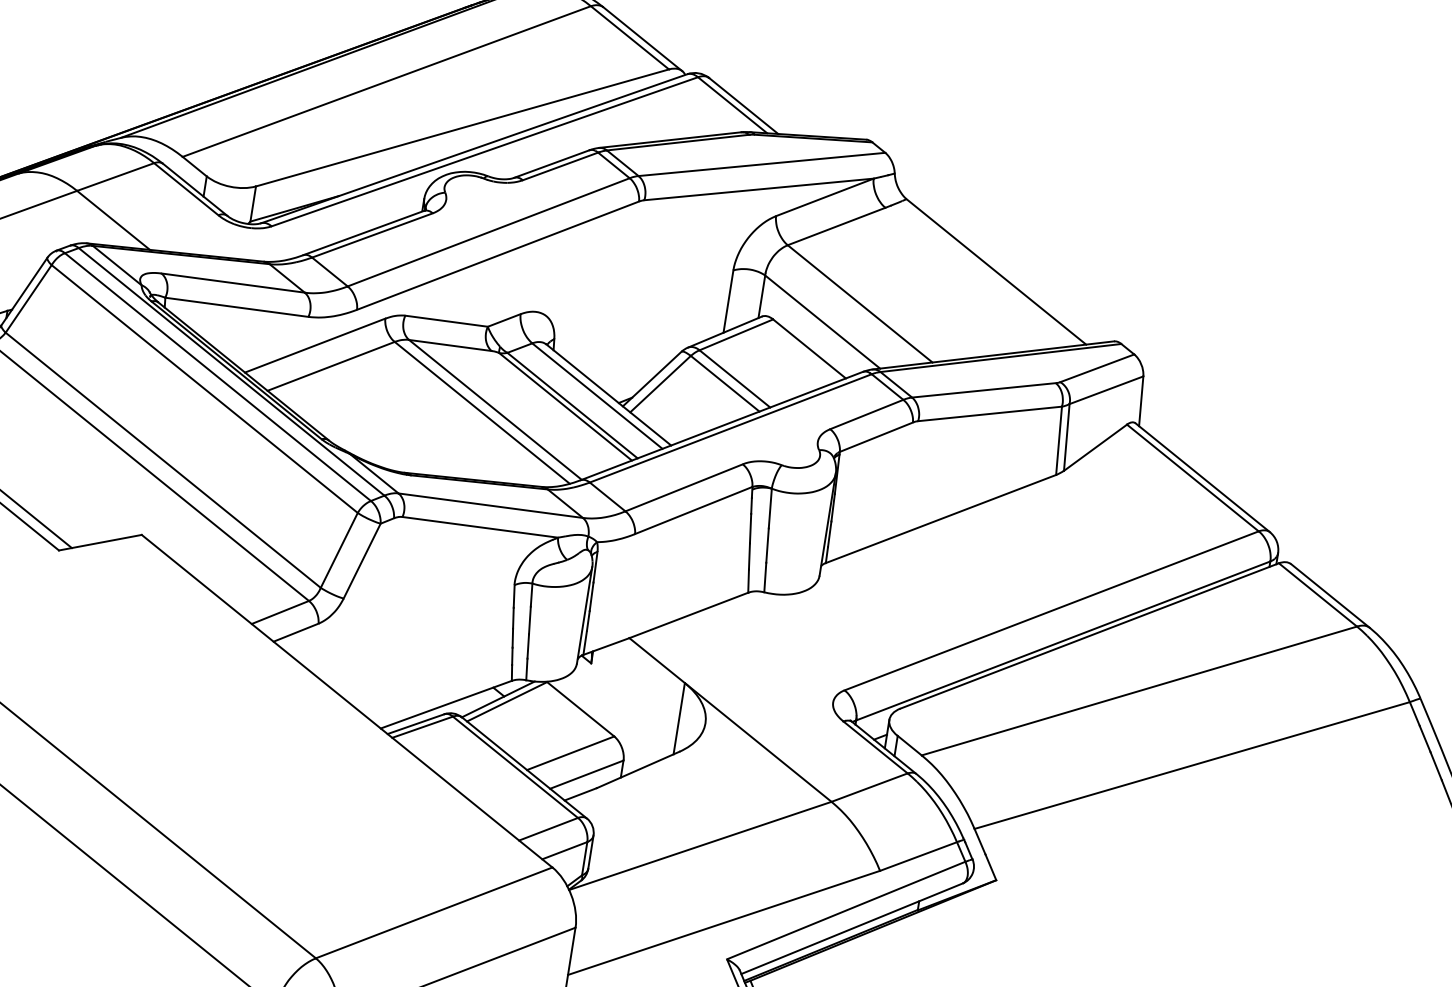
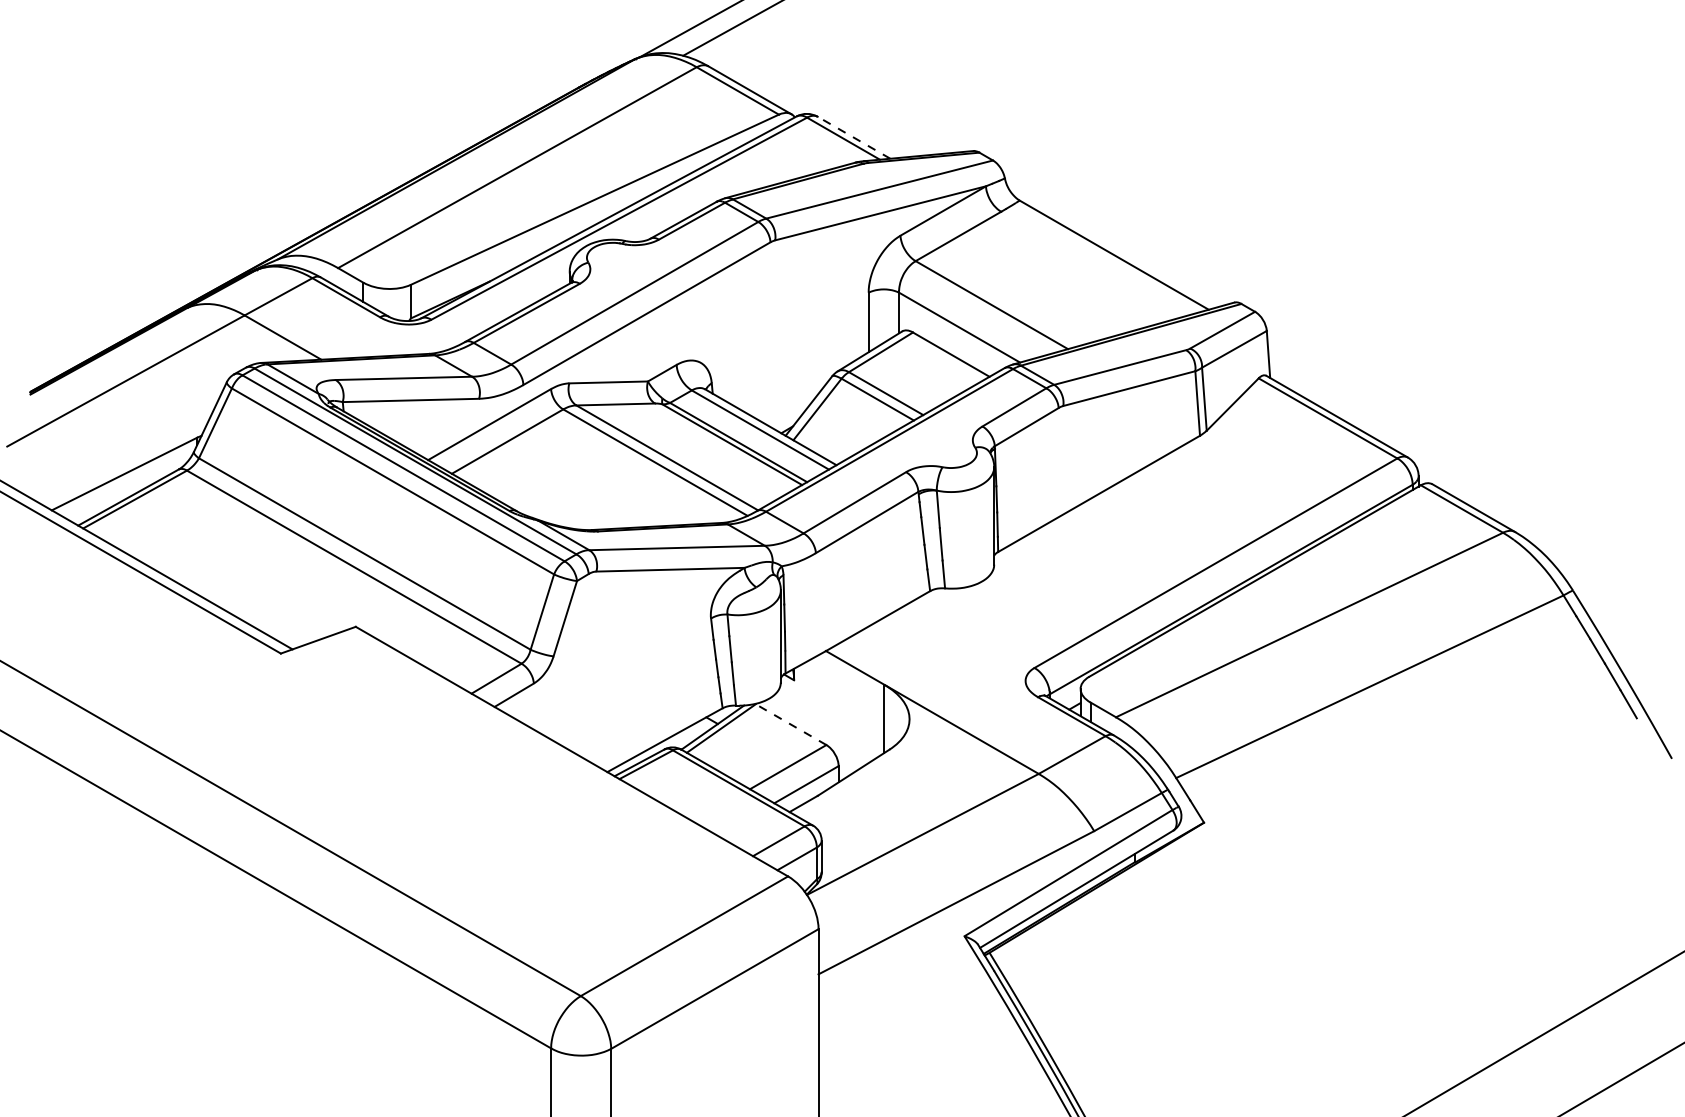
line: (743, 105) -> (853, 137), solid -> dashed
line: (581, 709) -> (791, 724), solid -> dashed

